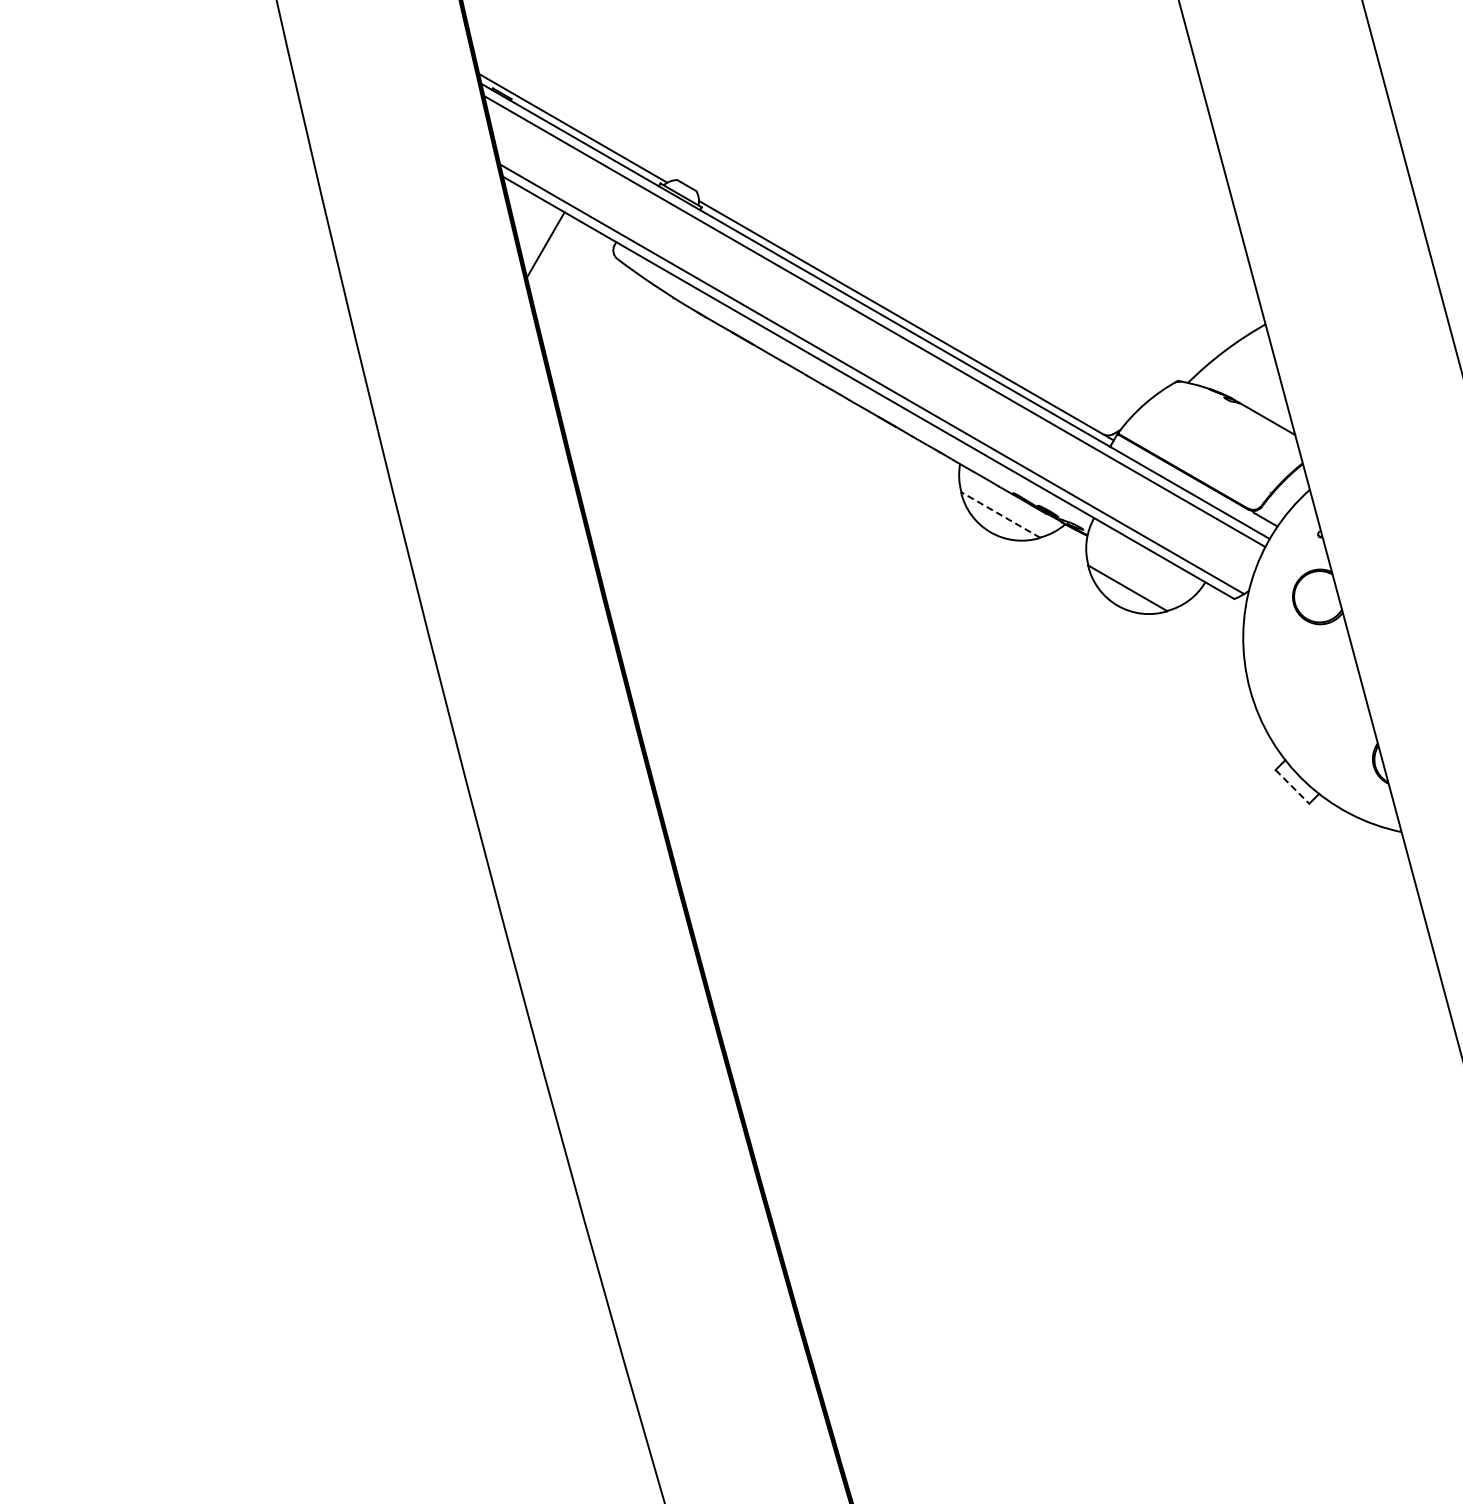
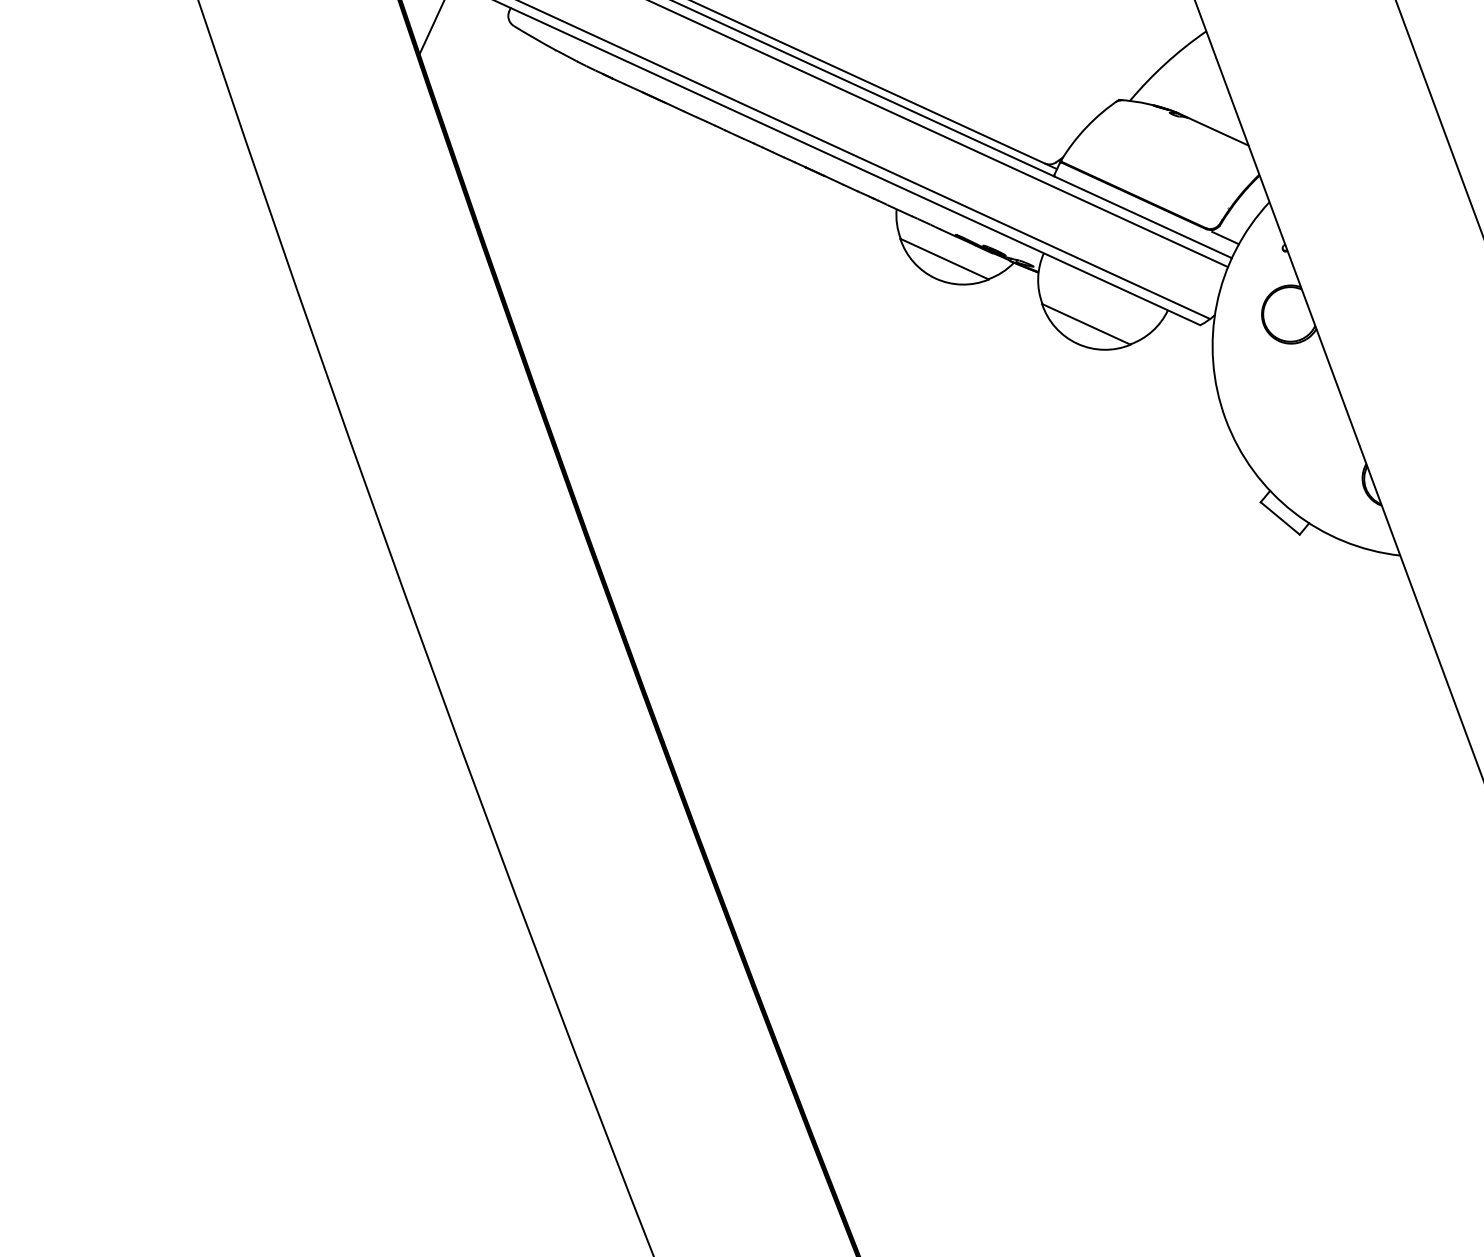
line: (1000, 514) -> (944, 258), dashed -> solid
line: (1292, 786) -> (1280, 518), dashed -> solid

